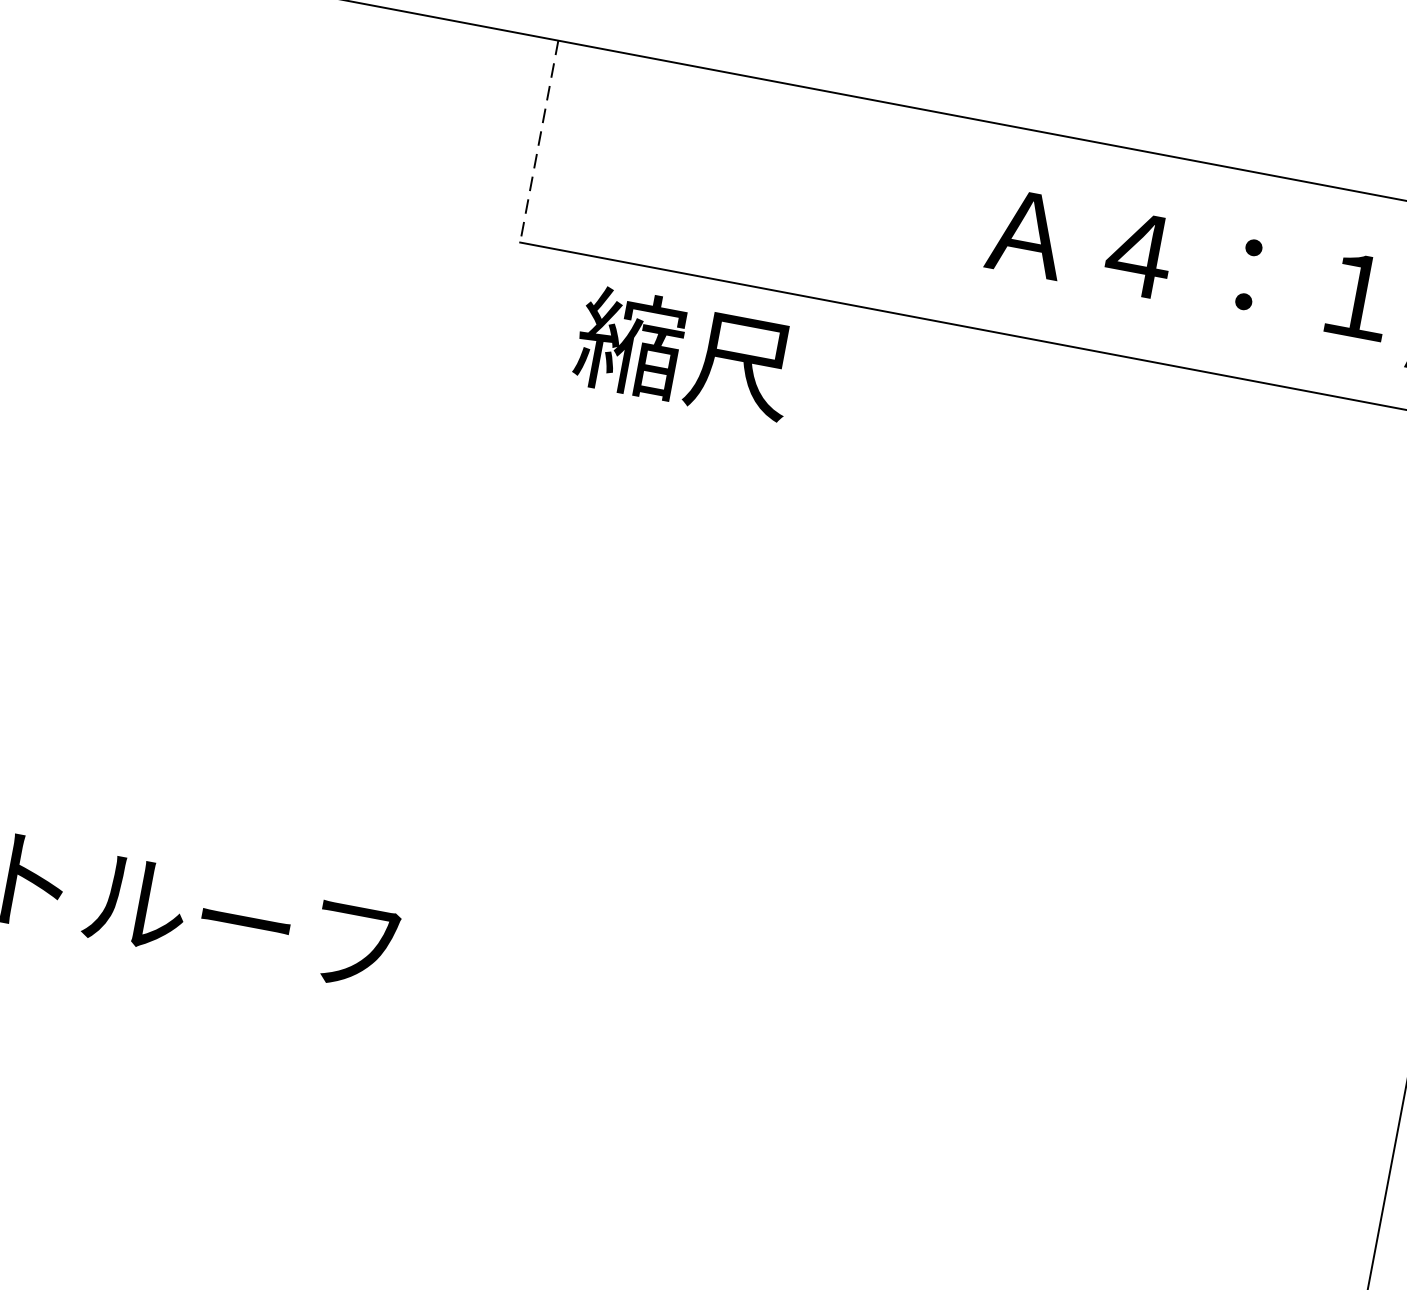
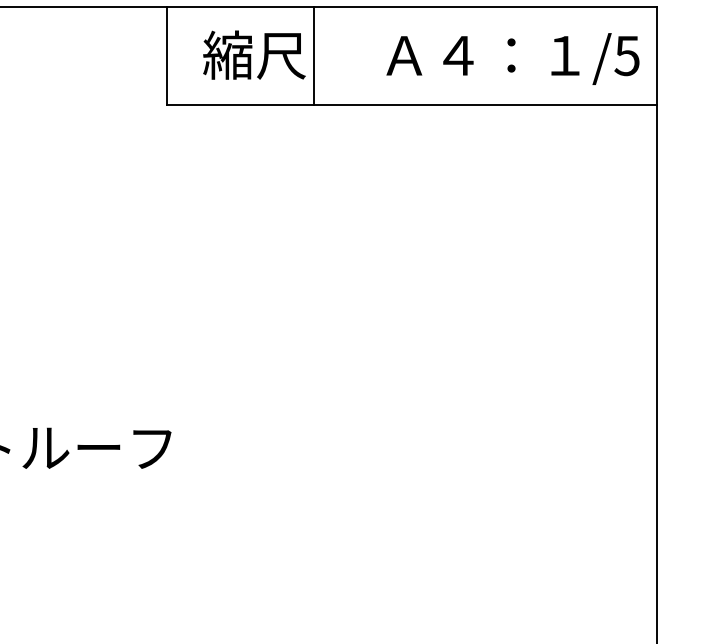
line: (539, 140) -> (167, 55), dashed -> solid
line: (842, 198) -> (314, 55), added
text: (685, 351) -> (254, 54), moved

